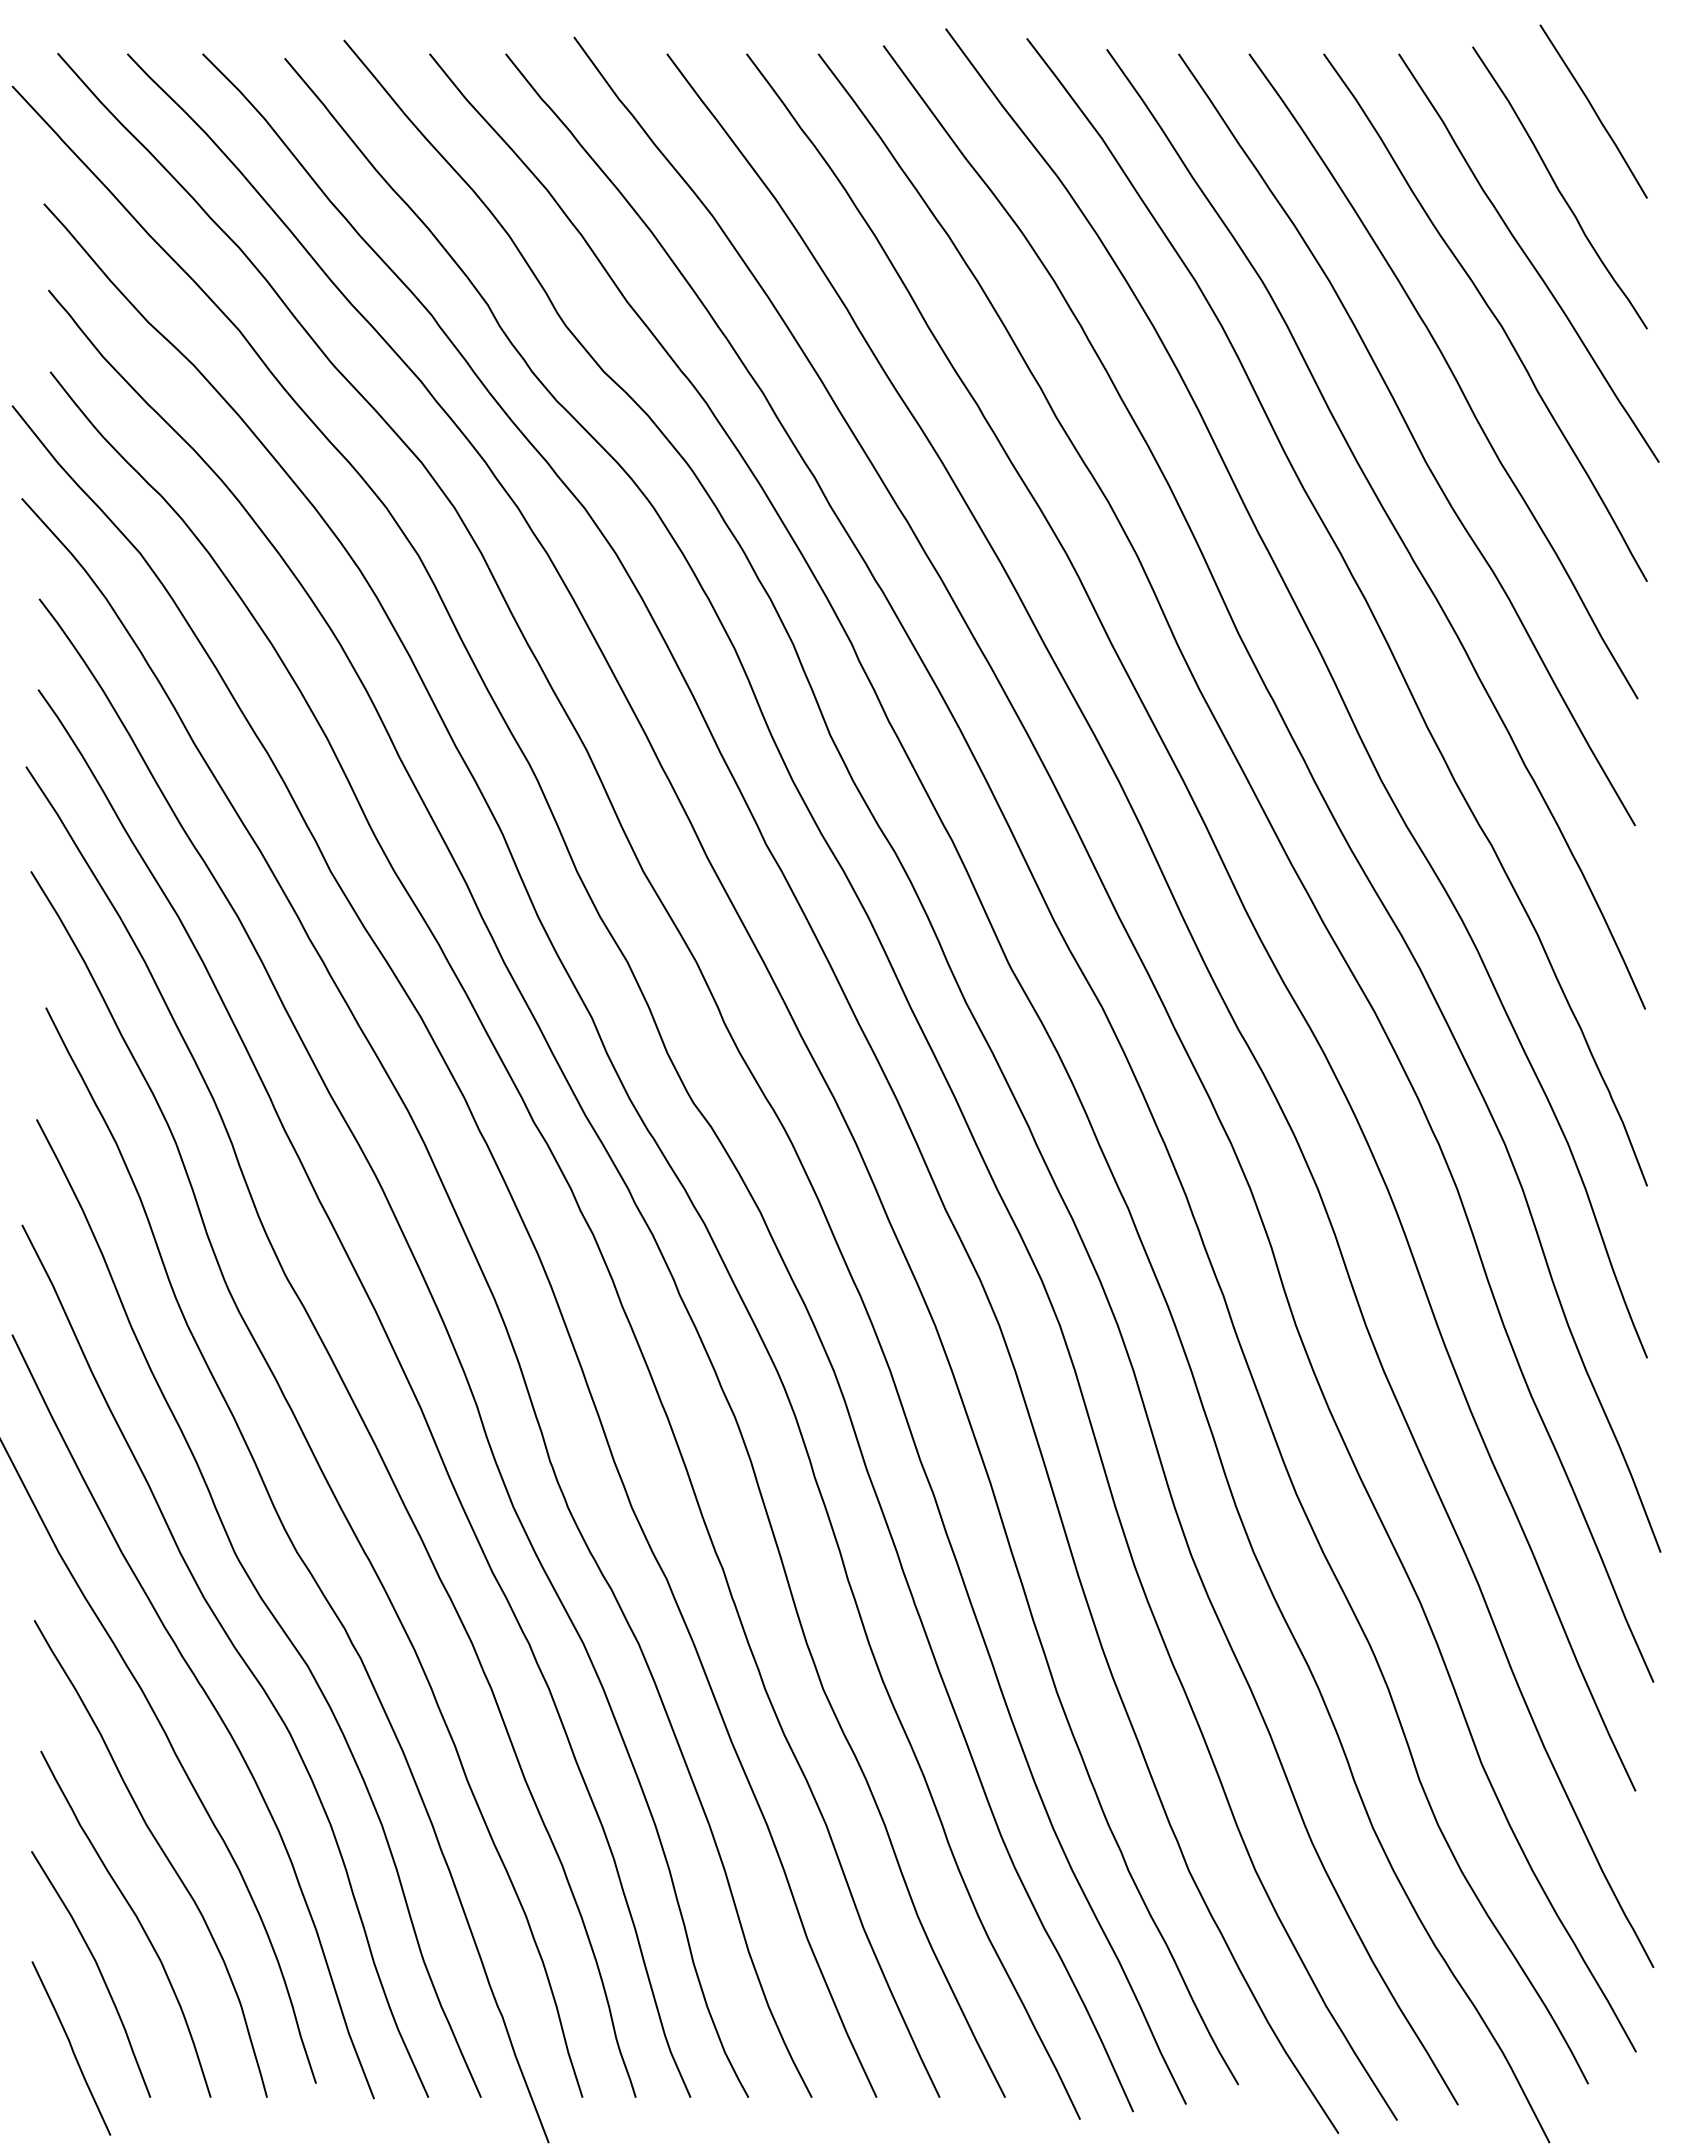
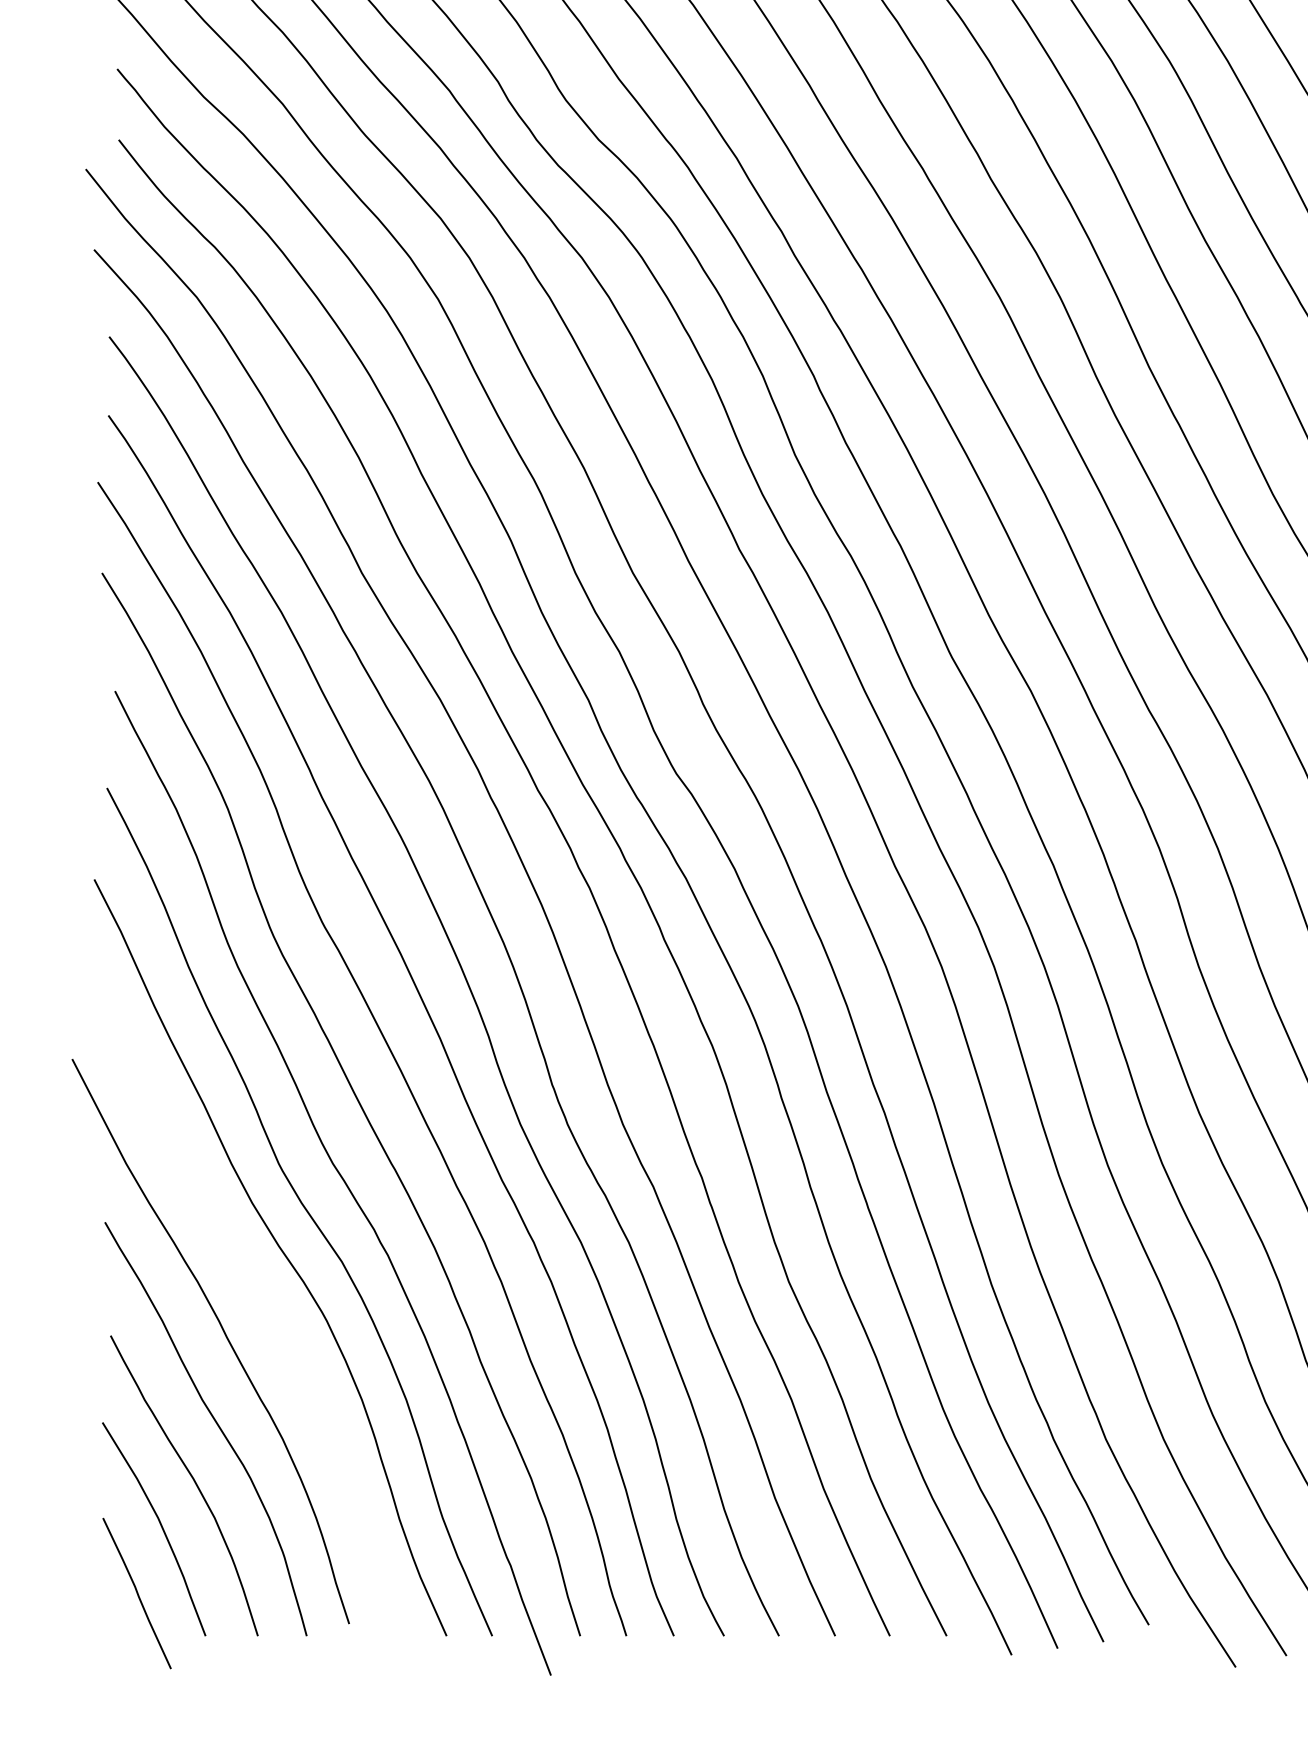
curve: (212, 1706) -> (259, 1297), removed

